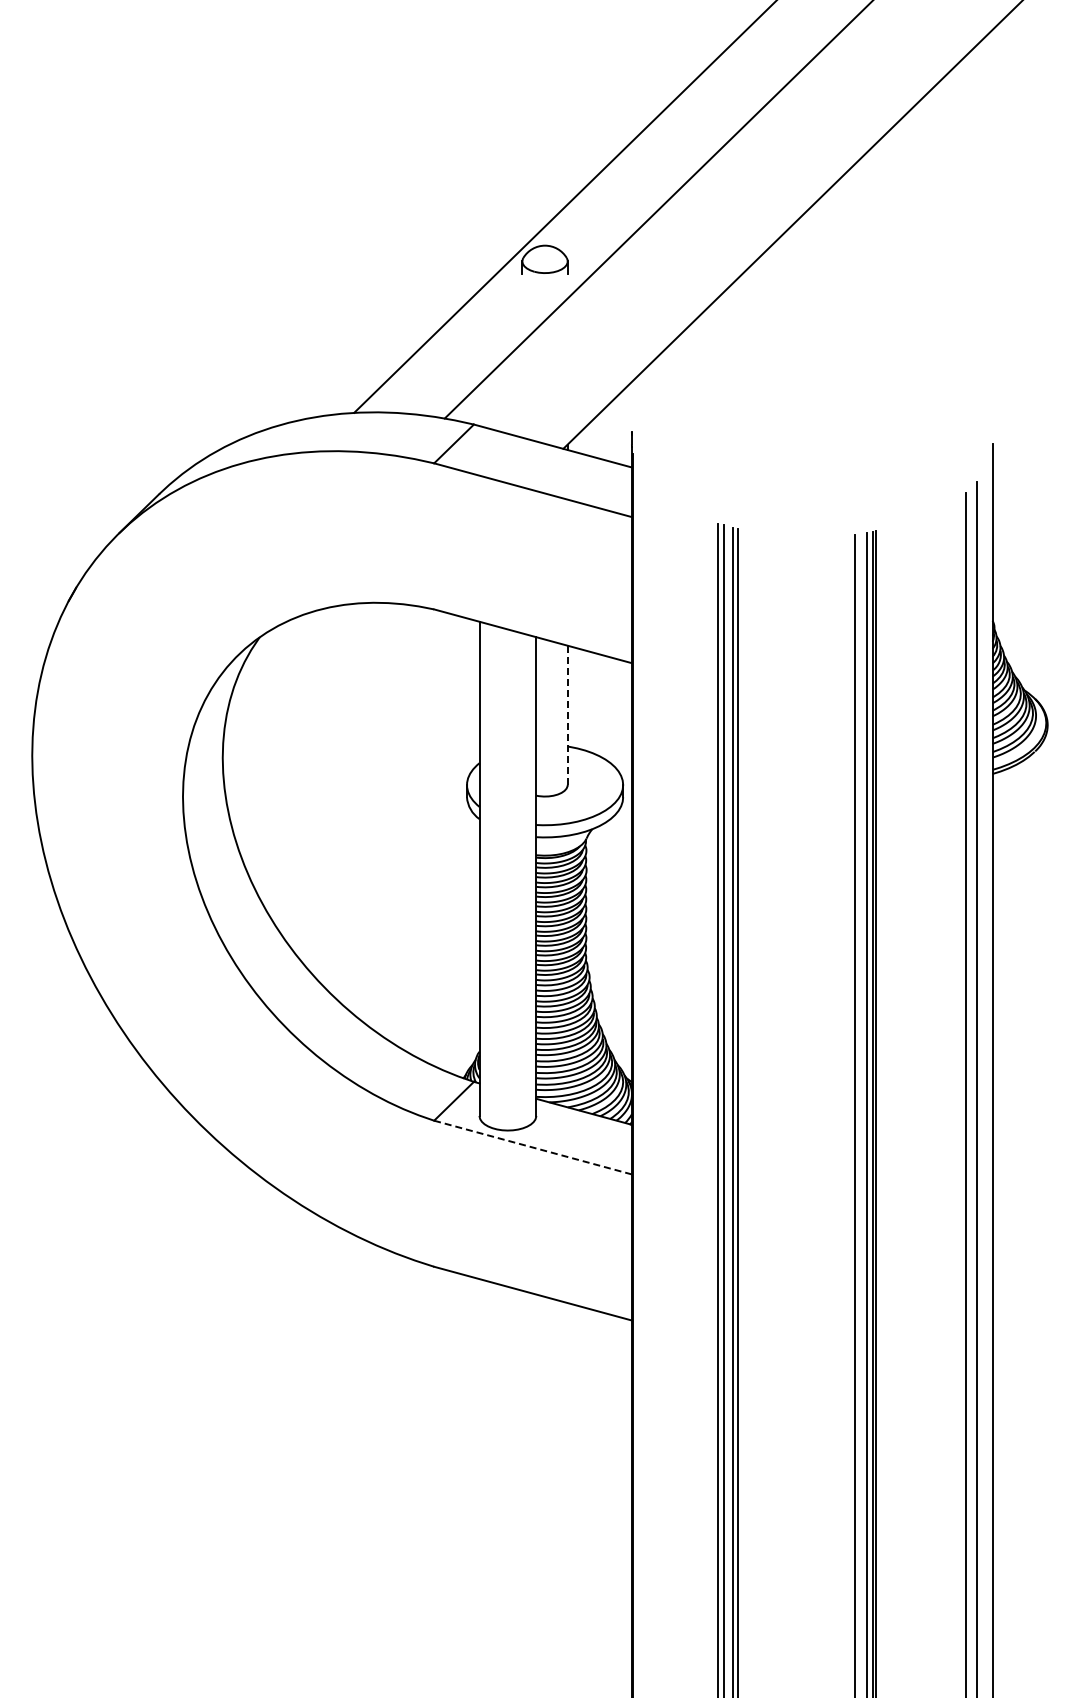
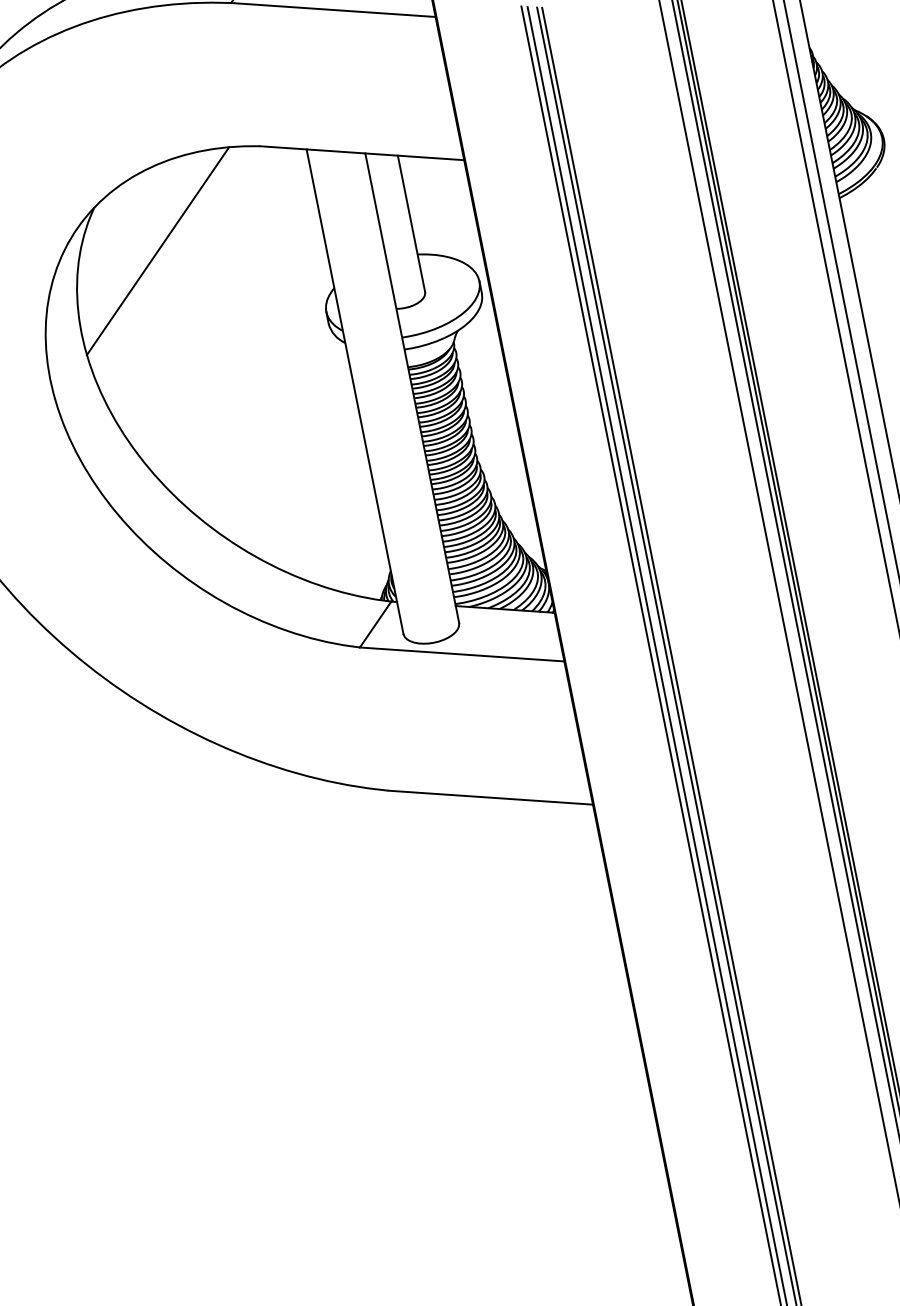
line: (313, 692) -> (157, 251), added
line: (567, 715) -> (411, 224), dashed -> solid
line: (532, 1147) -> (461, 654), dashed -> solid

